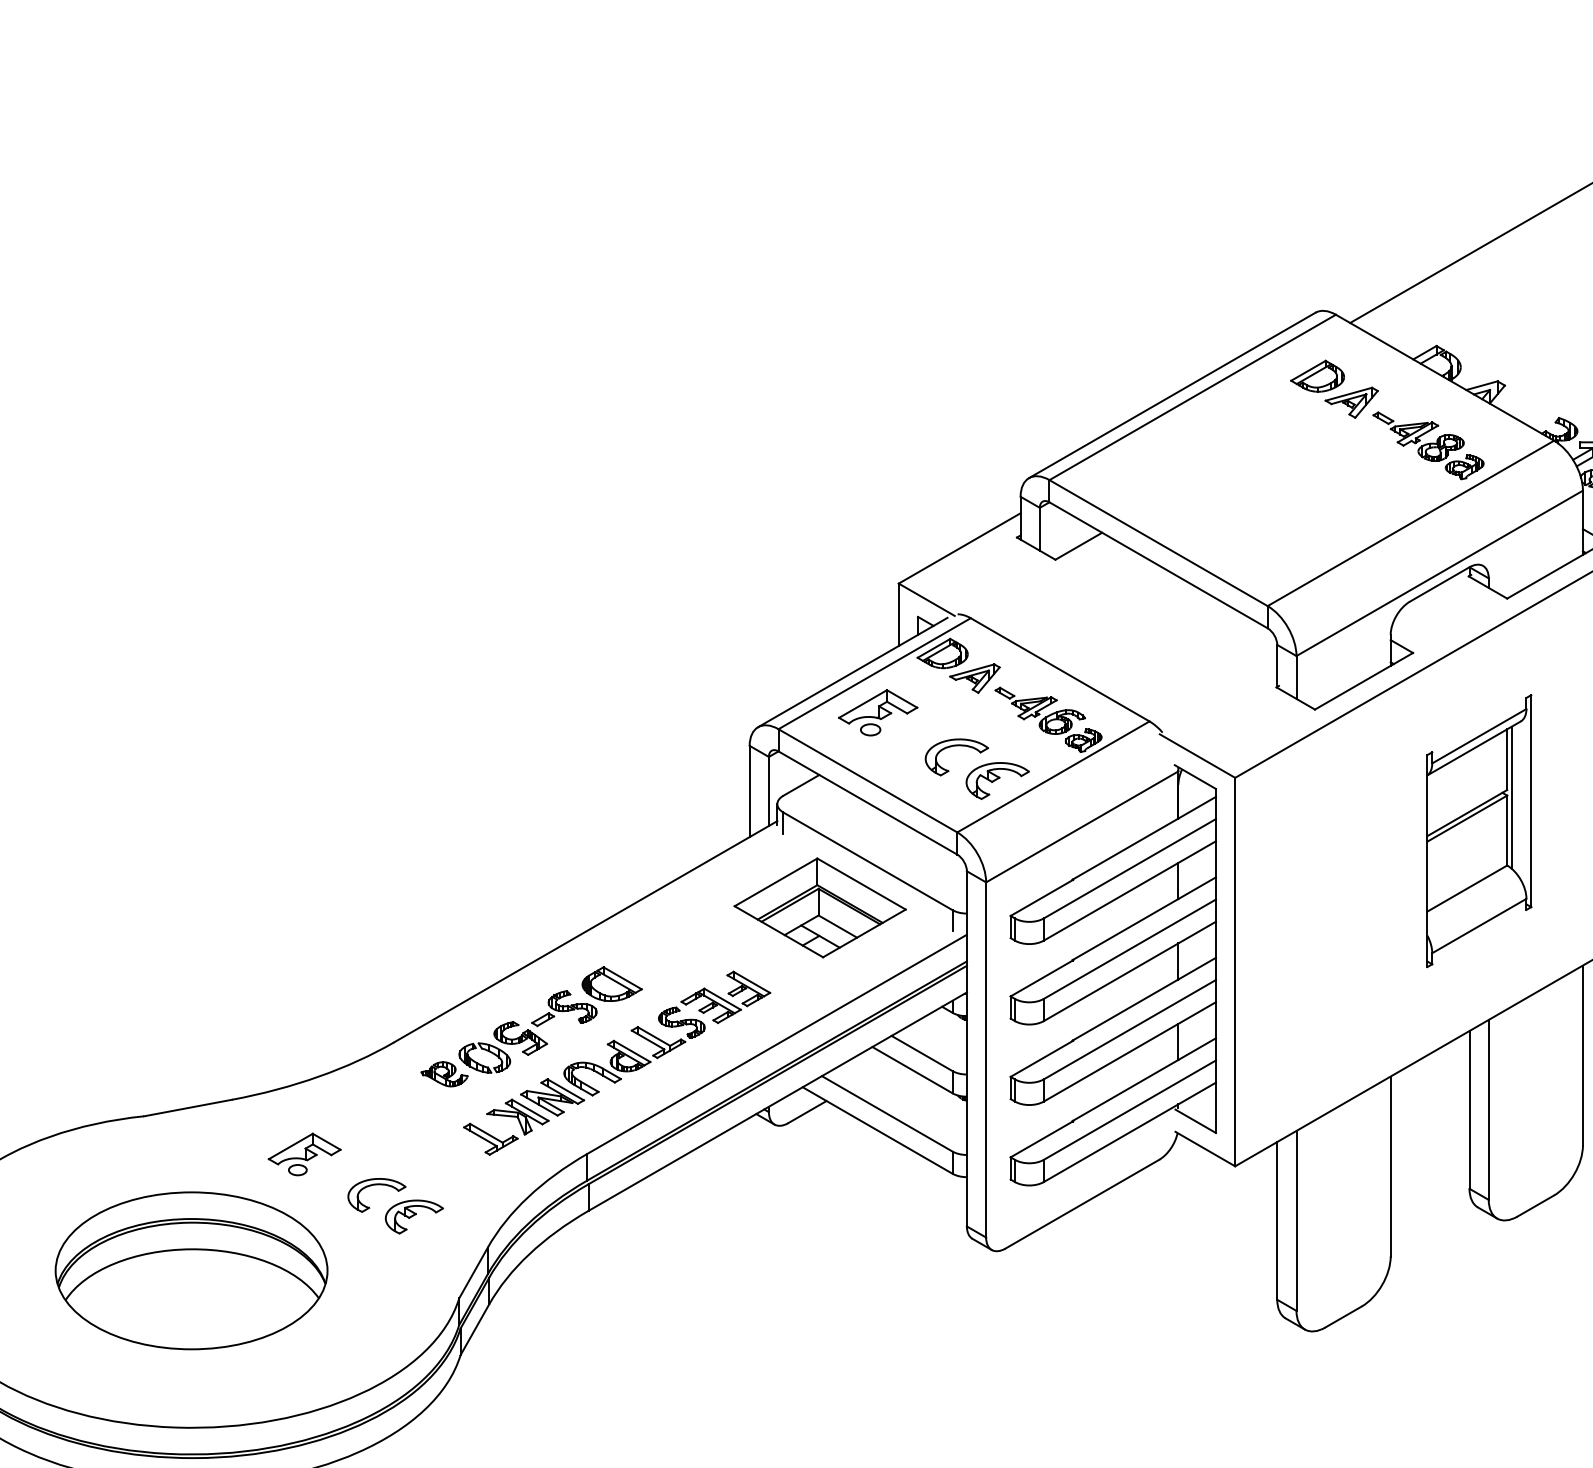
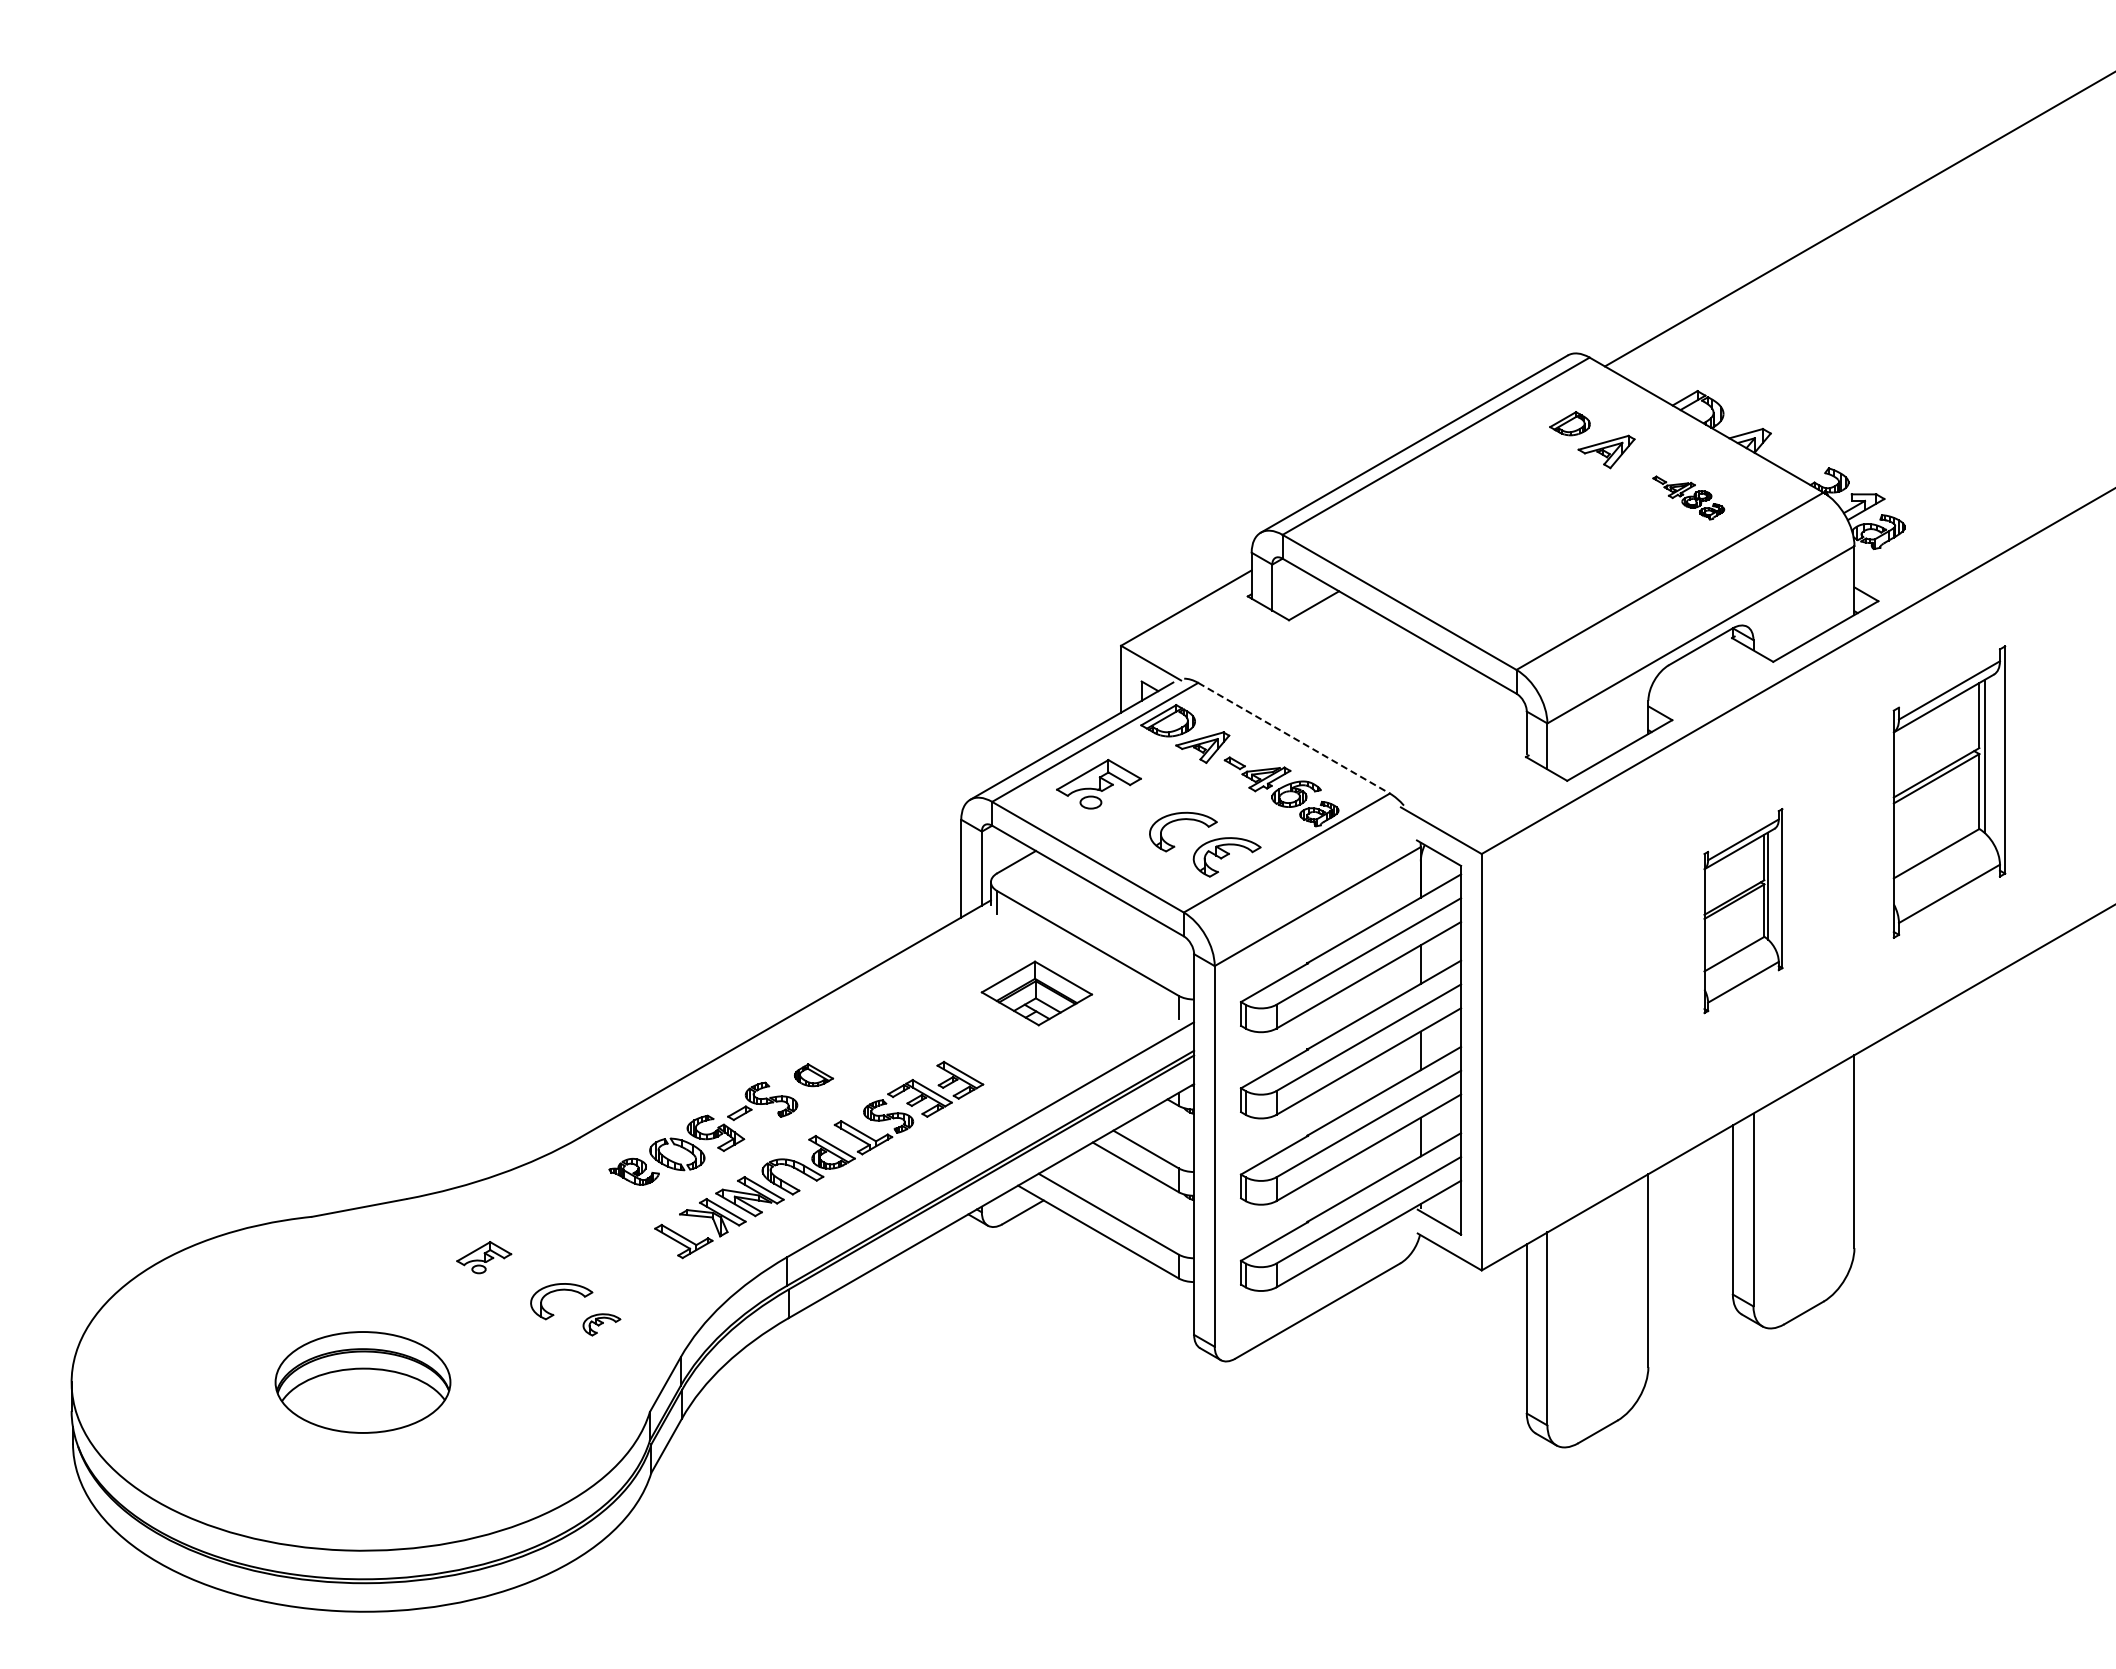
part: (1317, 376) -> (1569, 423), size x0.7
part: (1428, 445) -> (1688, 497), size x0.6
line: (1060, 670) -> (1294, 738), solid -> dashed
part: (1479, 830) -> (1743, 910), size x0.7
part: (819, 907) -> (1036, 993), size x0.6
part: (611, 984) -> (813, 1075), size x0.6
part: (303, 1154) -> (483, 1257), size x0.7
part: (414, 1216) -> (601, 1324), size x0.6
part: (191, 1270) -> (362, 1382), size x0.6

